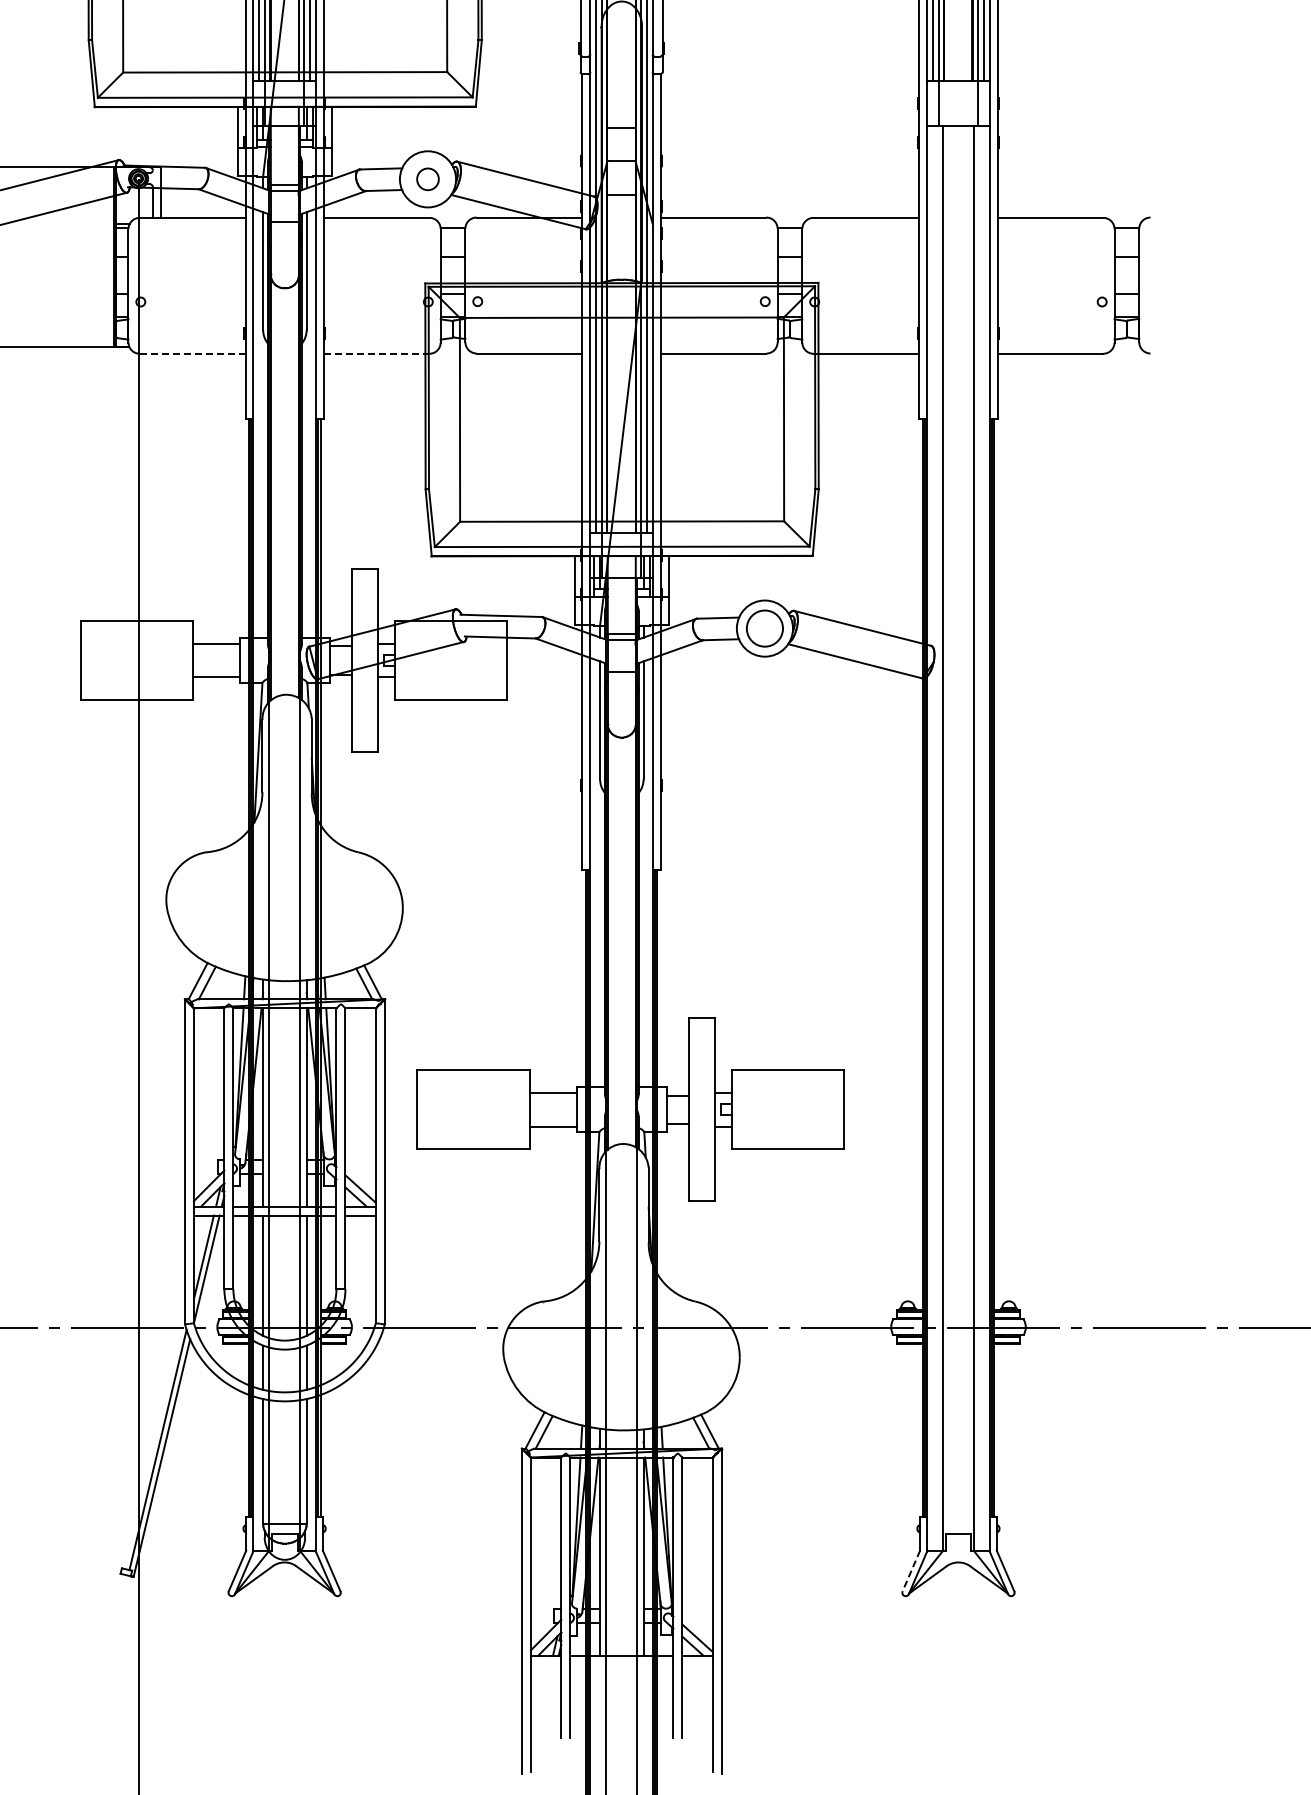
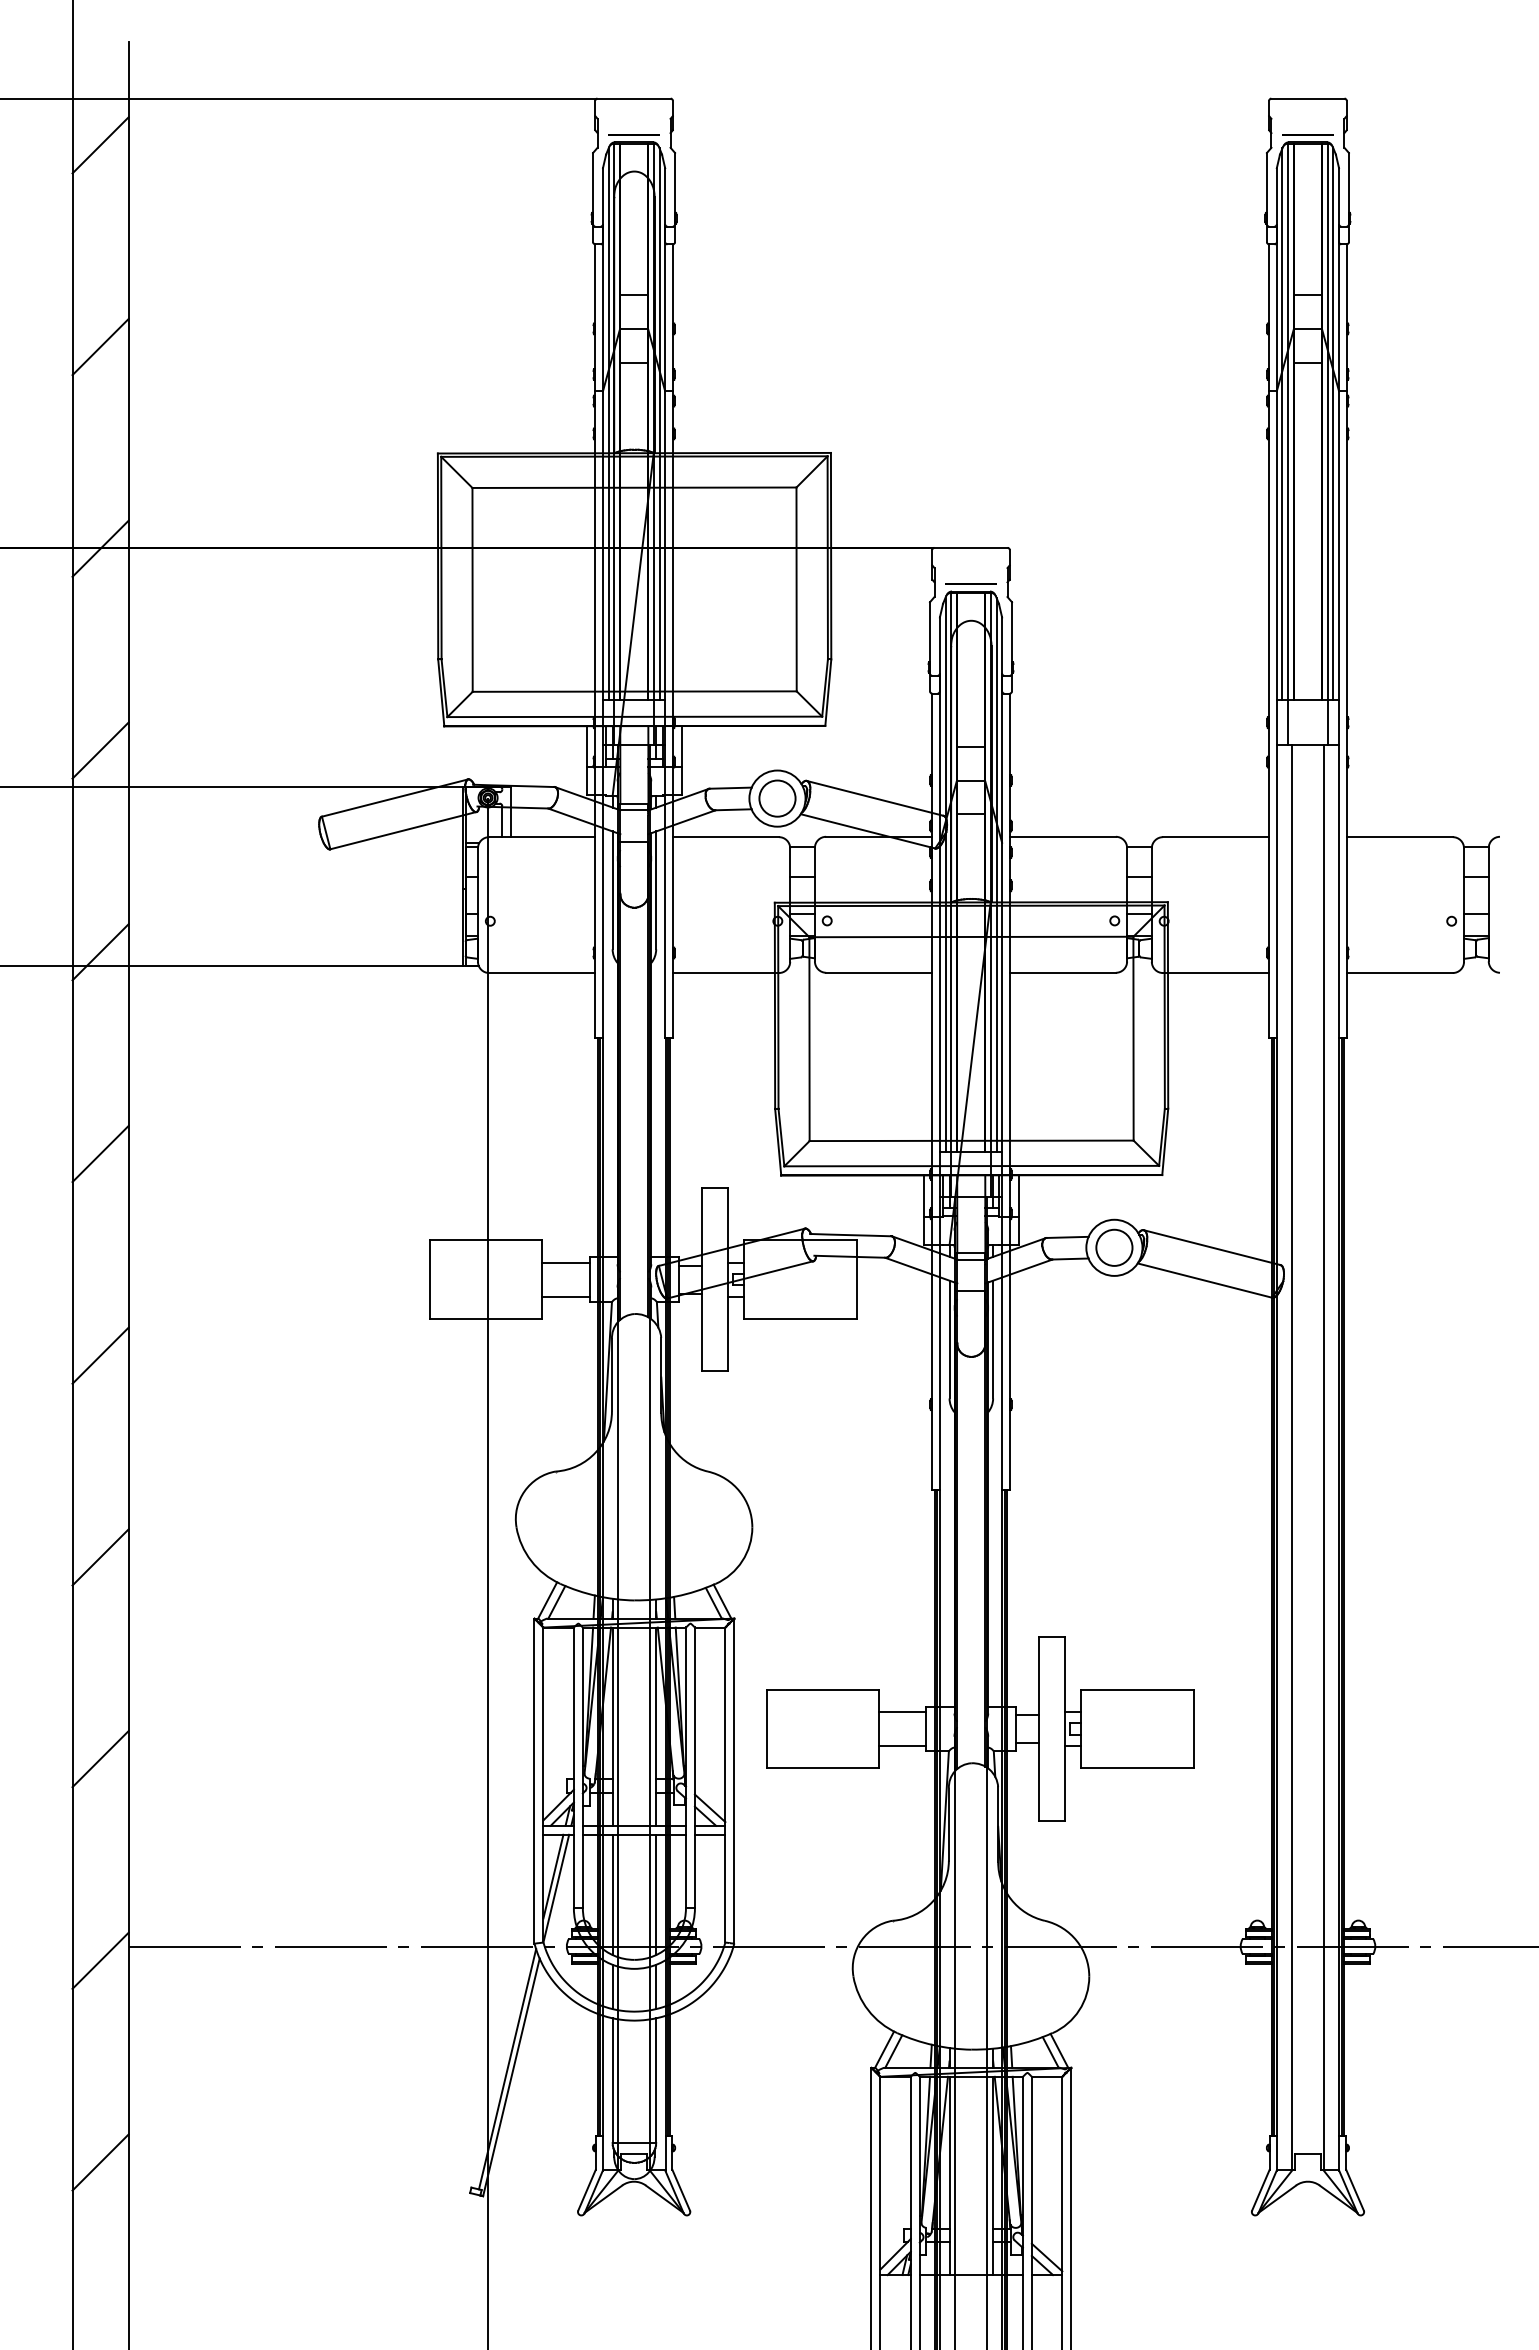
circle: (428, 179) -> (777, 798), size x1.67
line: (193, 354) -> (542, 973), dashed -> solid
line: (377, 354) -> (726, 973), dashed -> solid
line: (911, 1571) -> (1260, 2190), dashed -> solid

